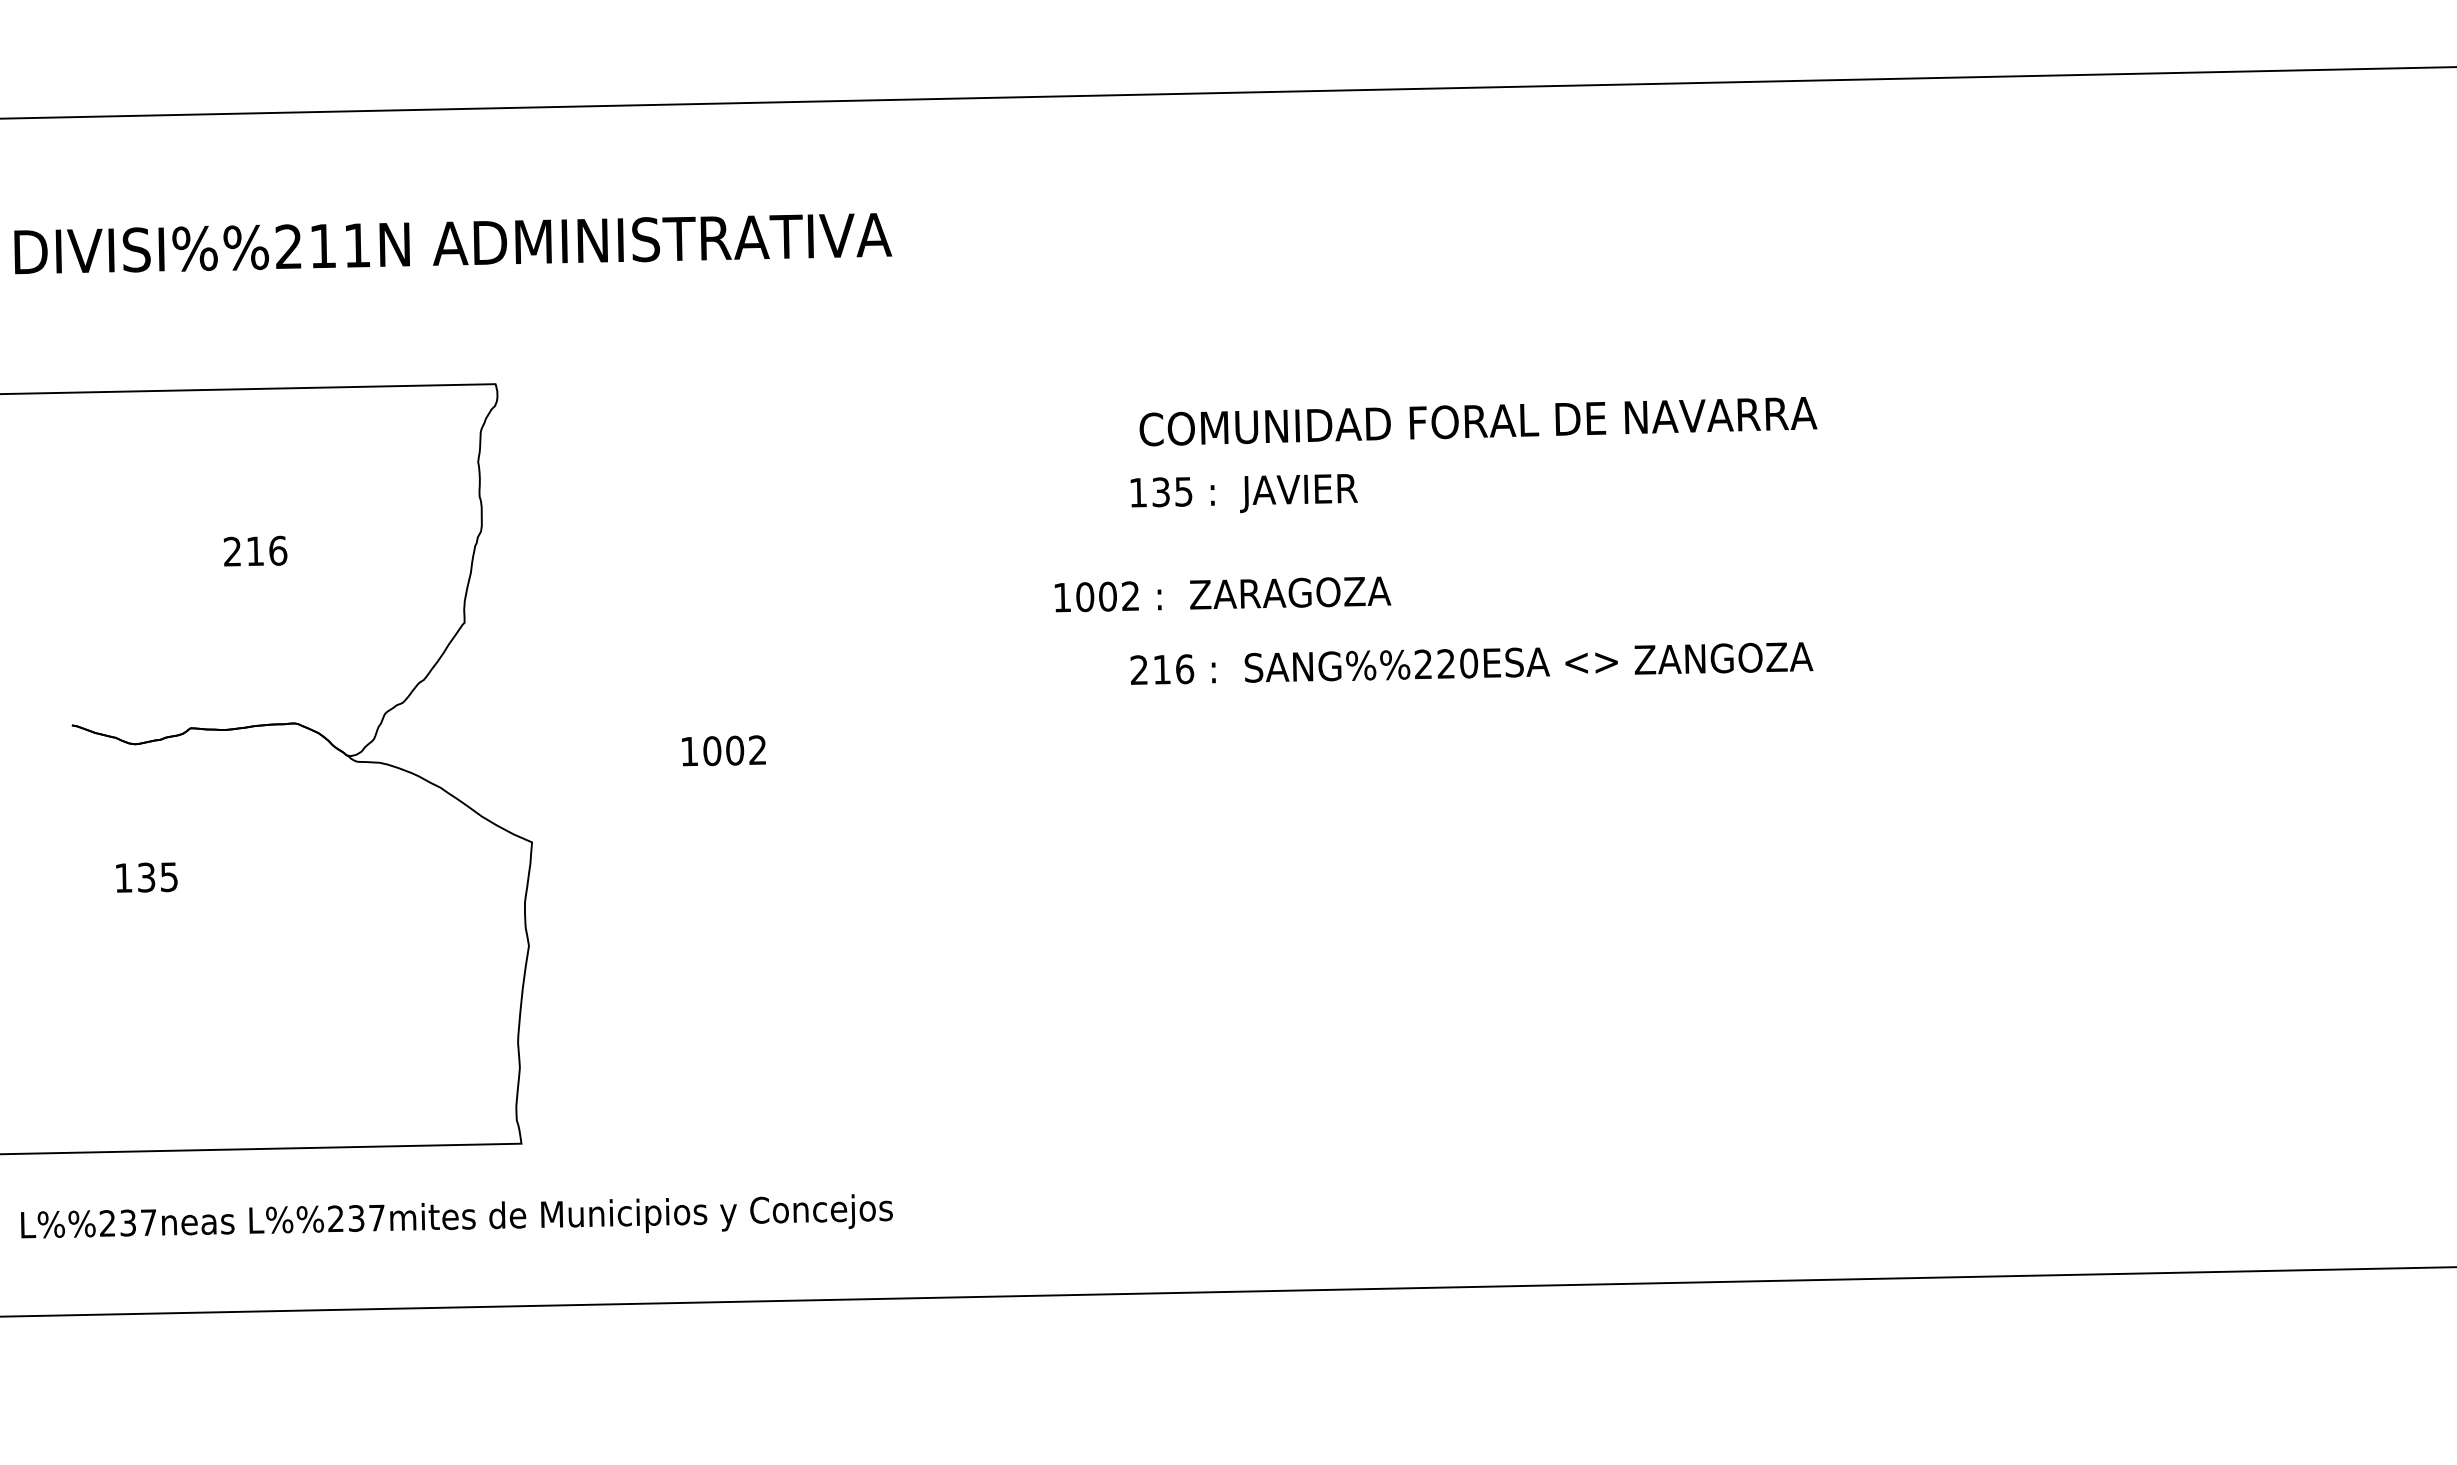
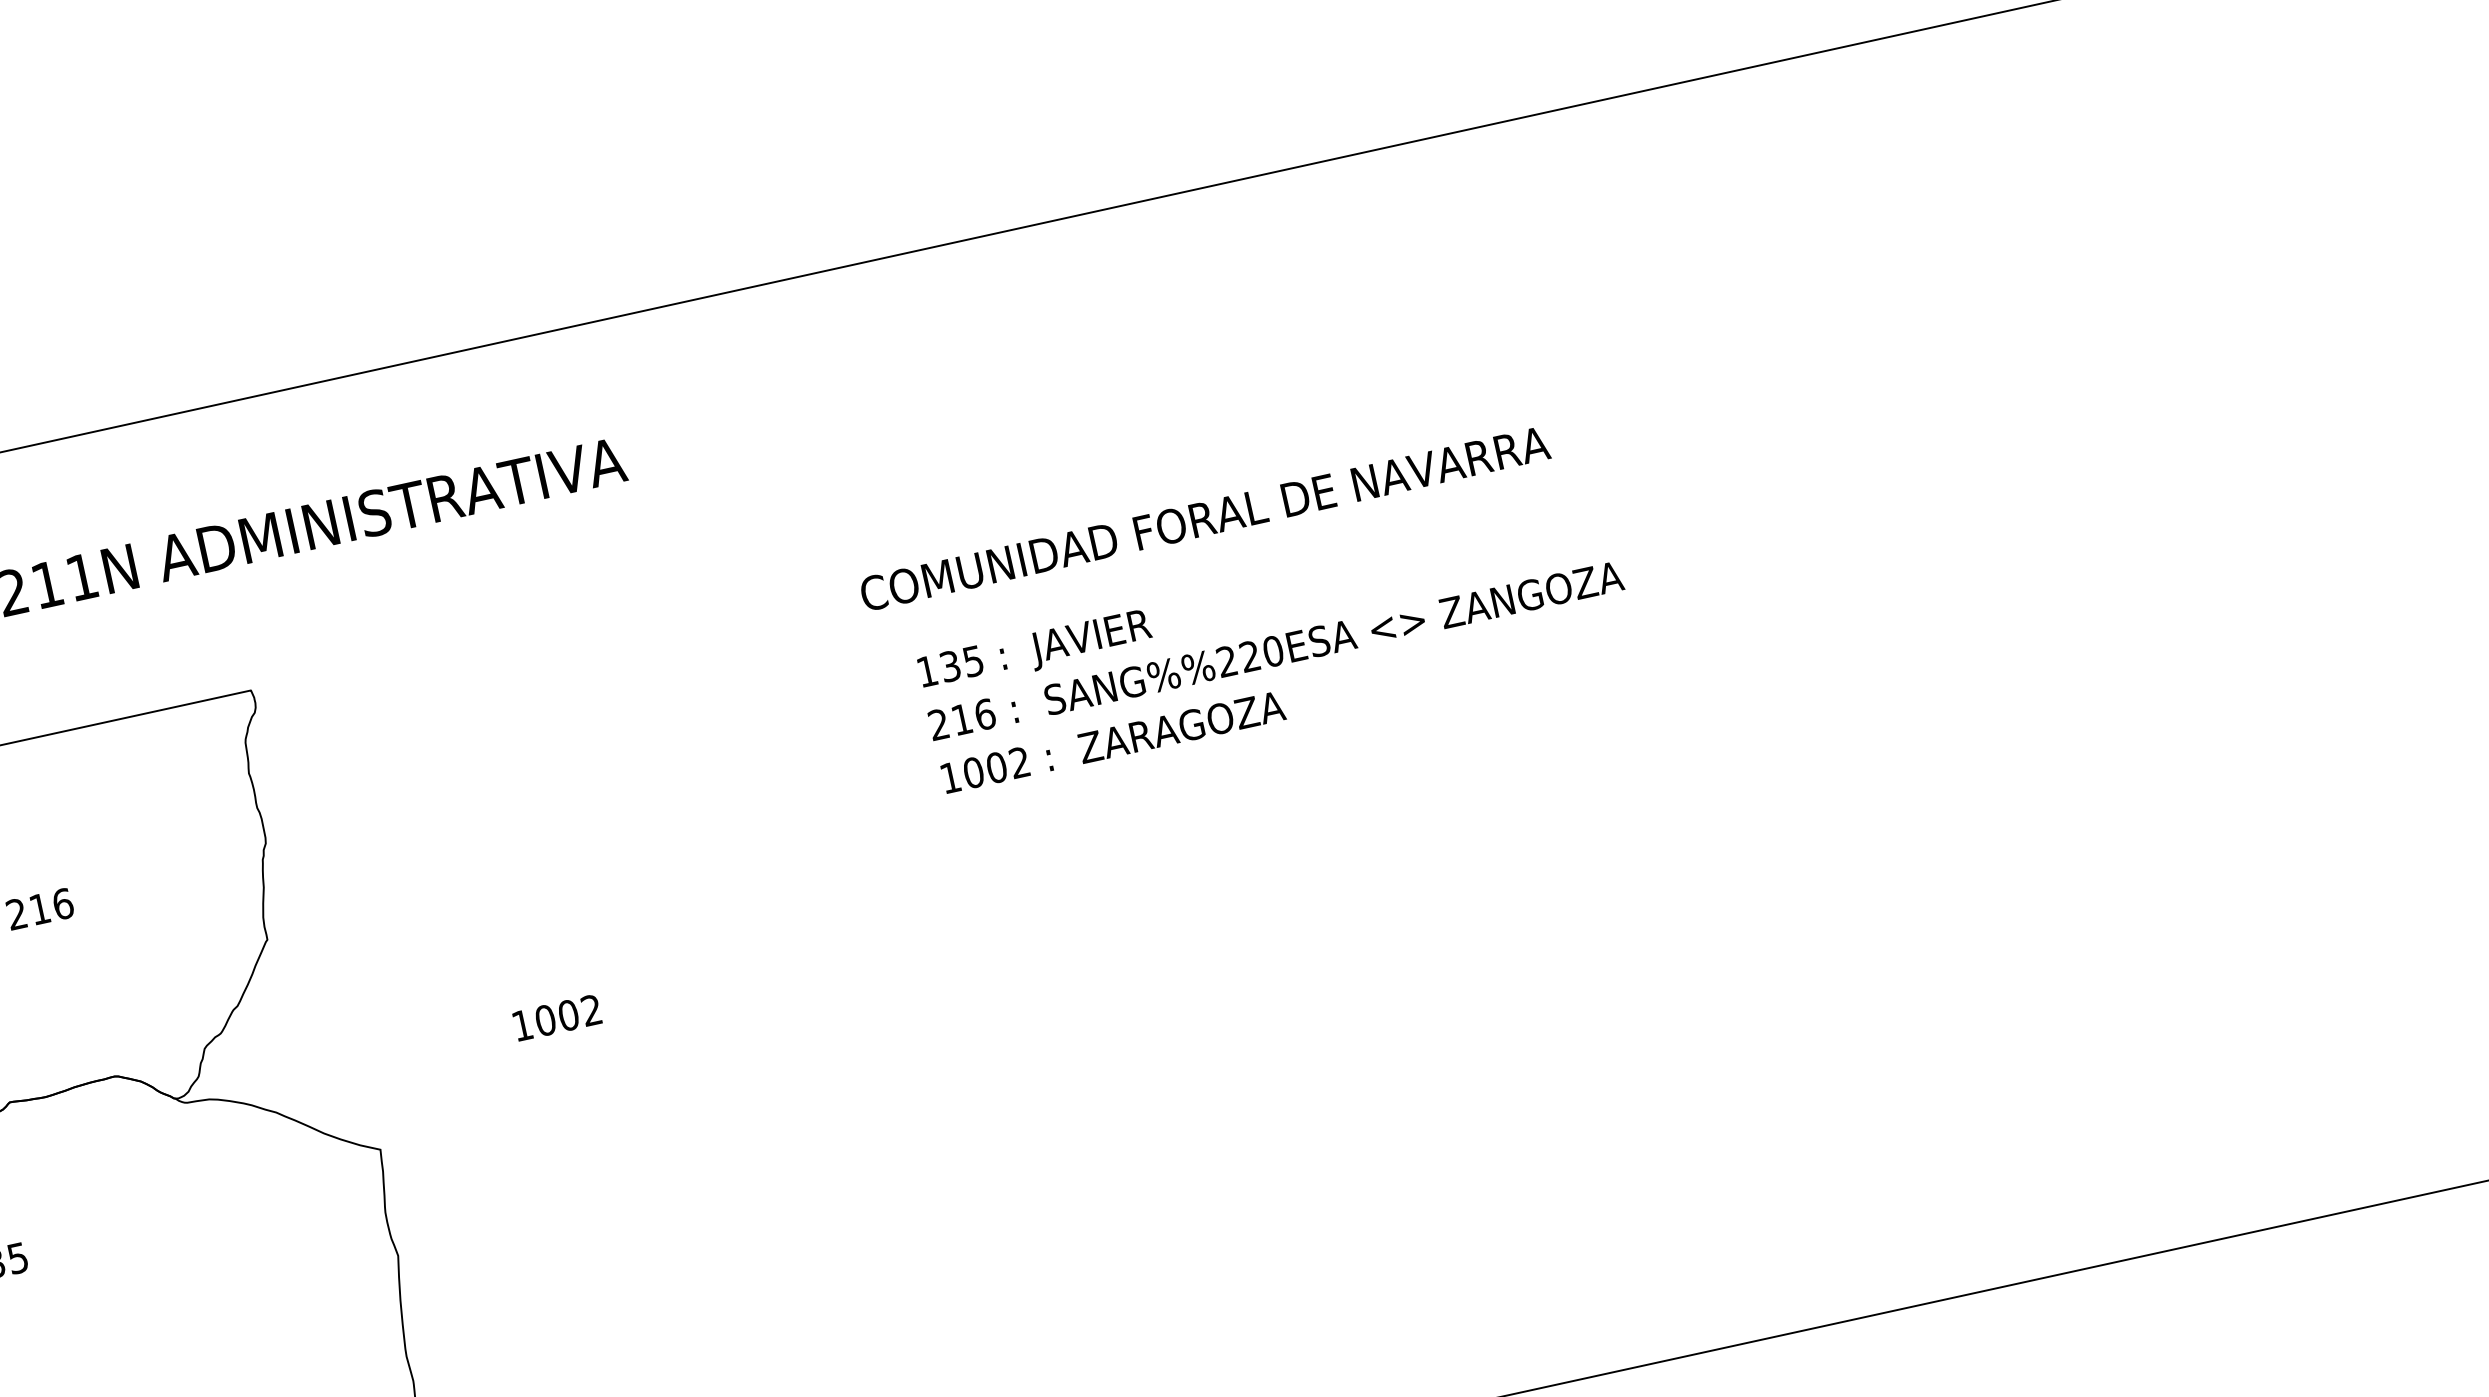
text: (1478, 421) -> (1205, 518), moved
text: (1222, 594) -> (1112, 742), moved
text: (1471, 663) -> (1275, 650), moved

